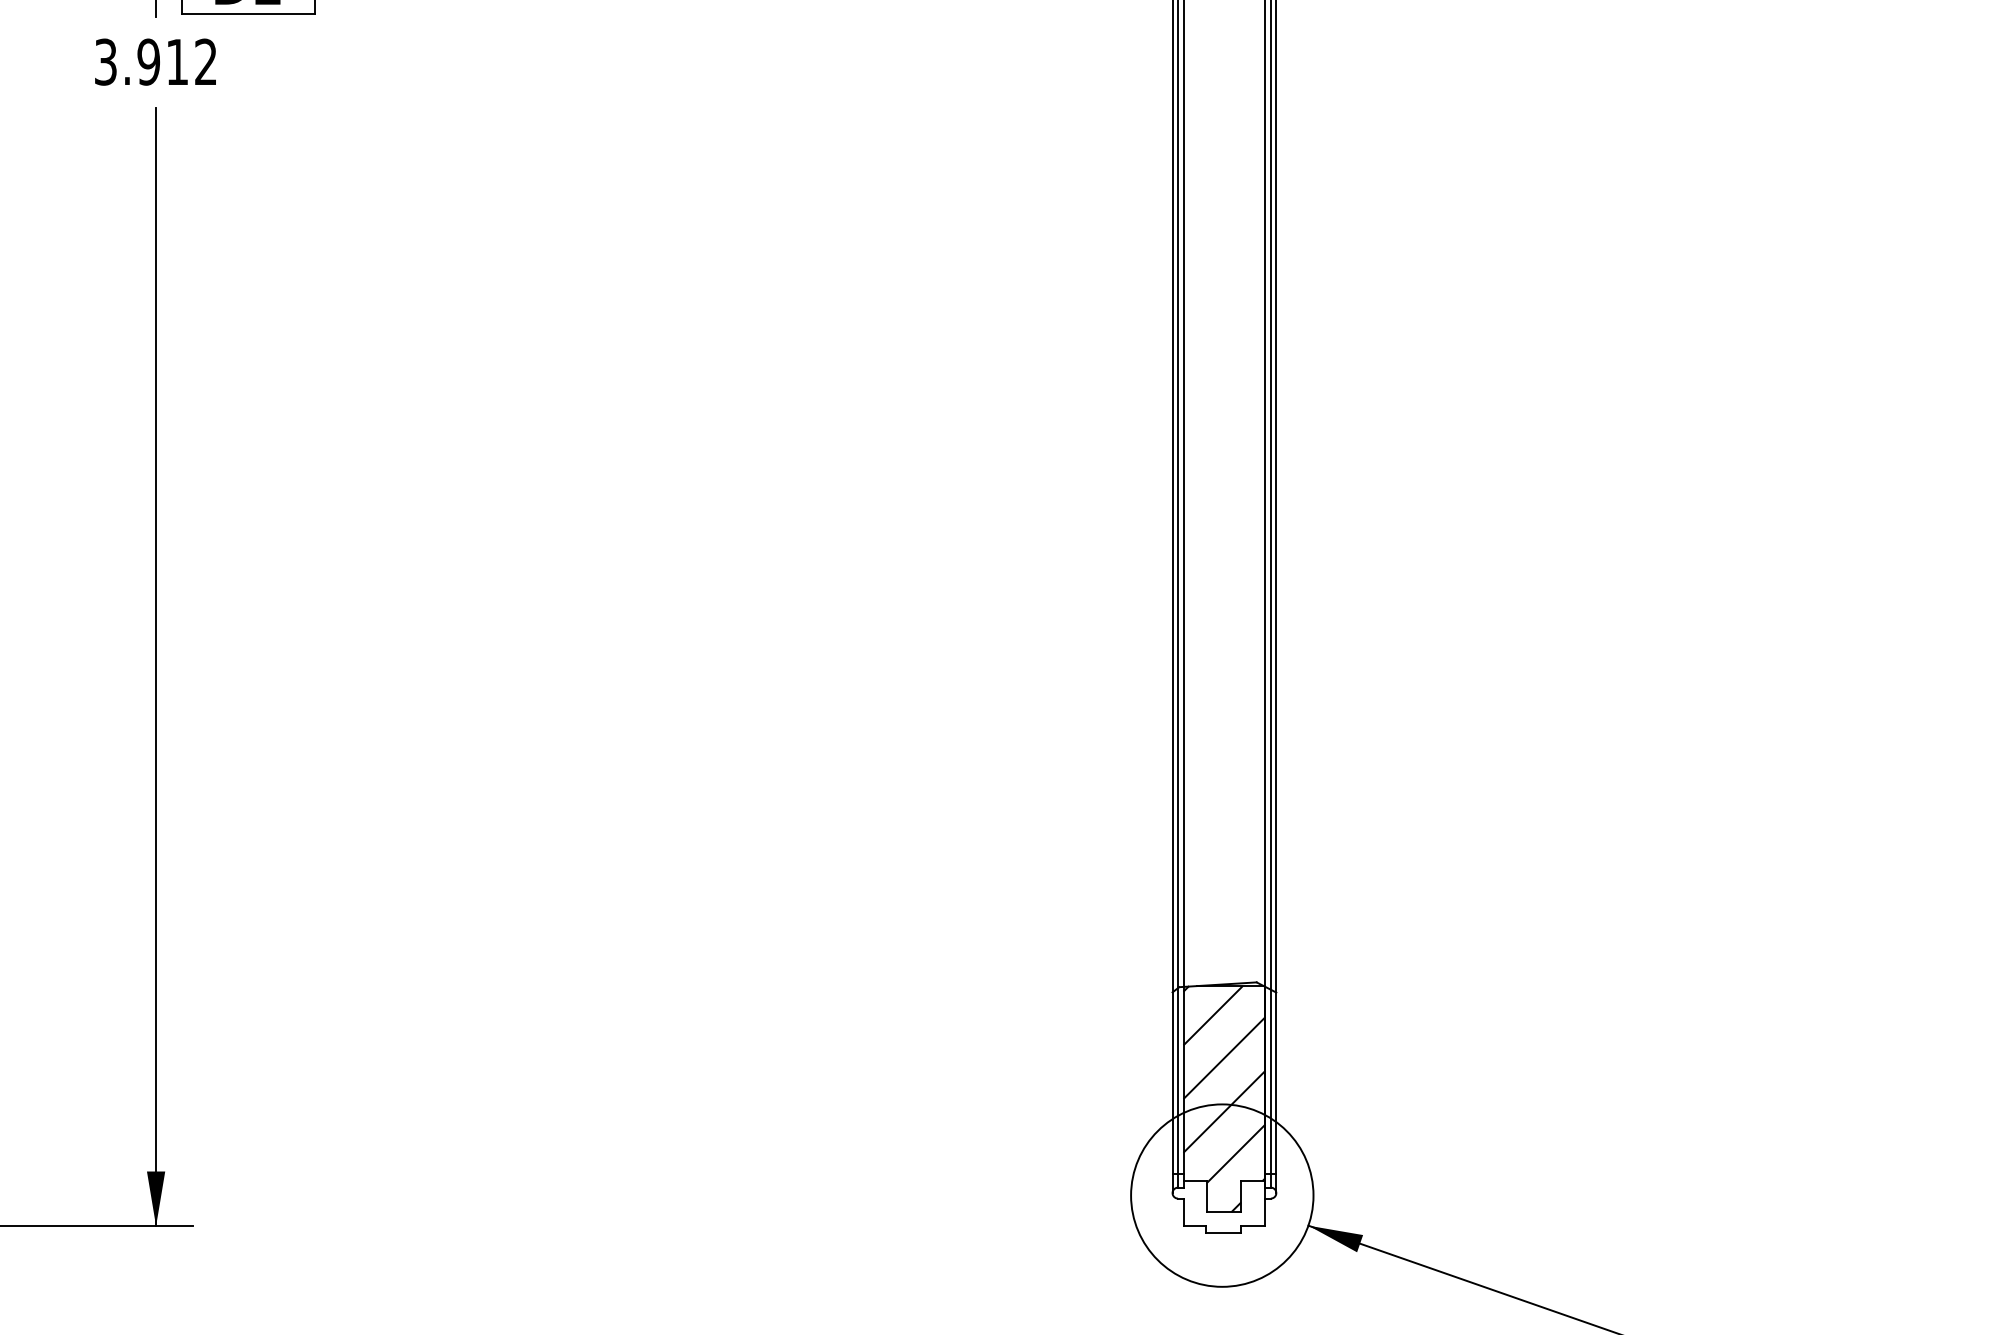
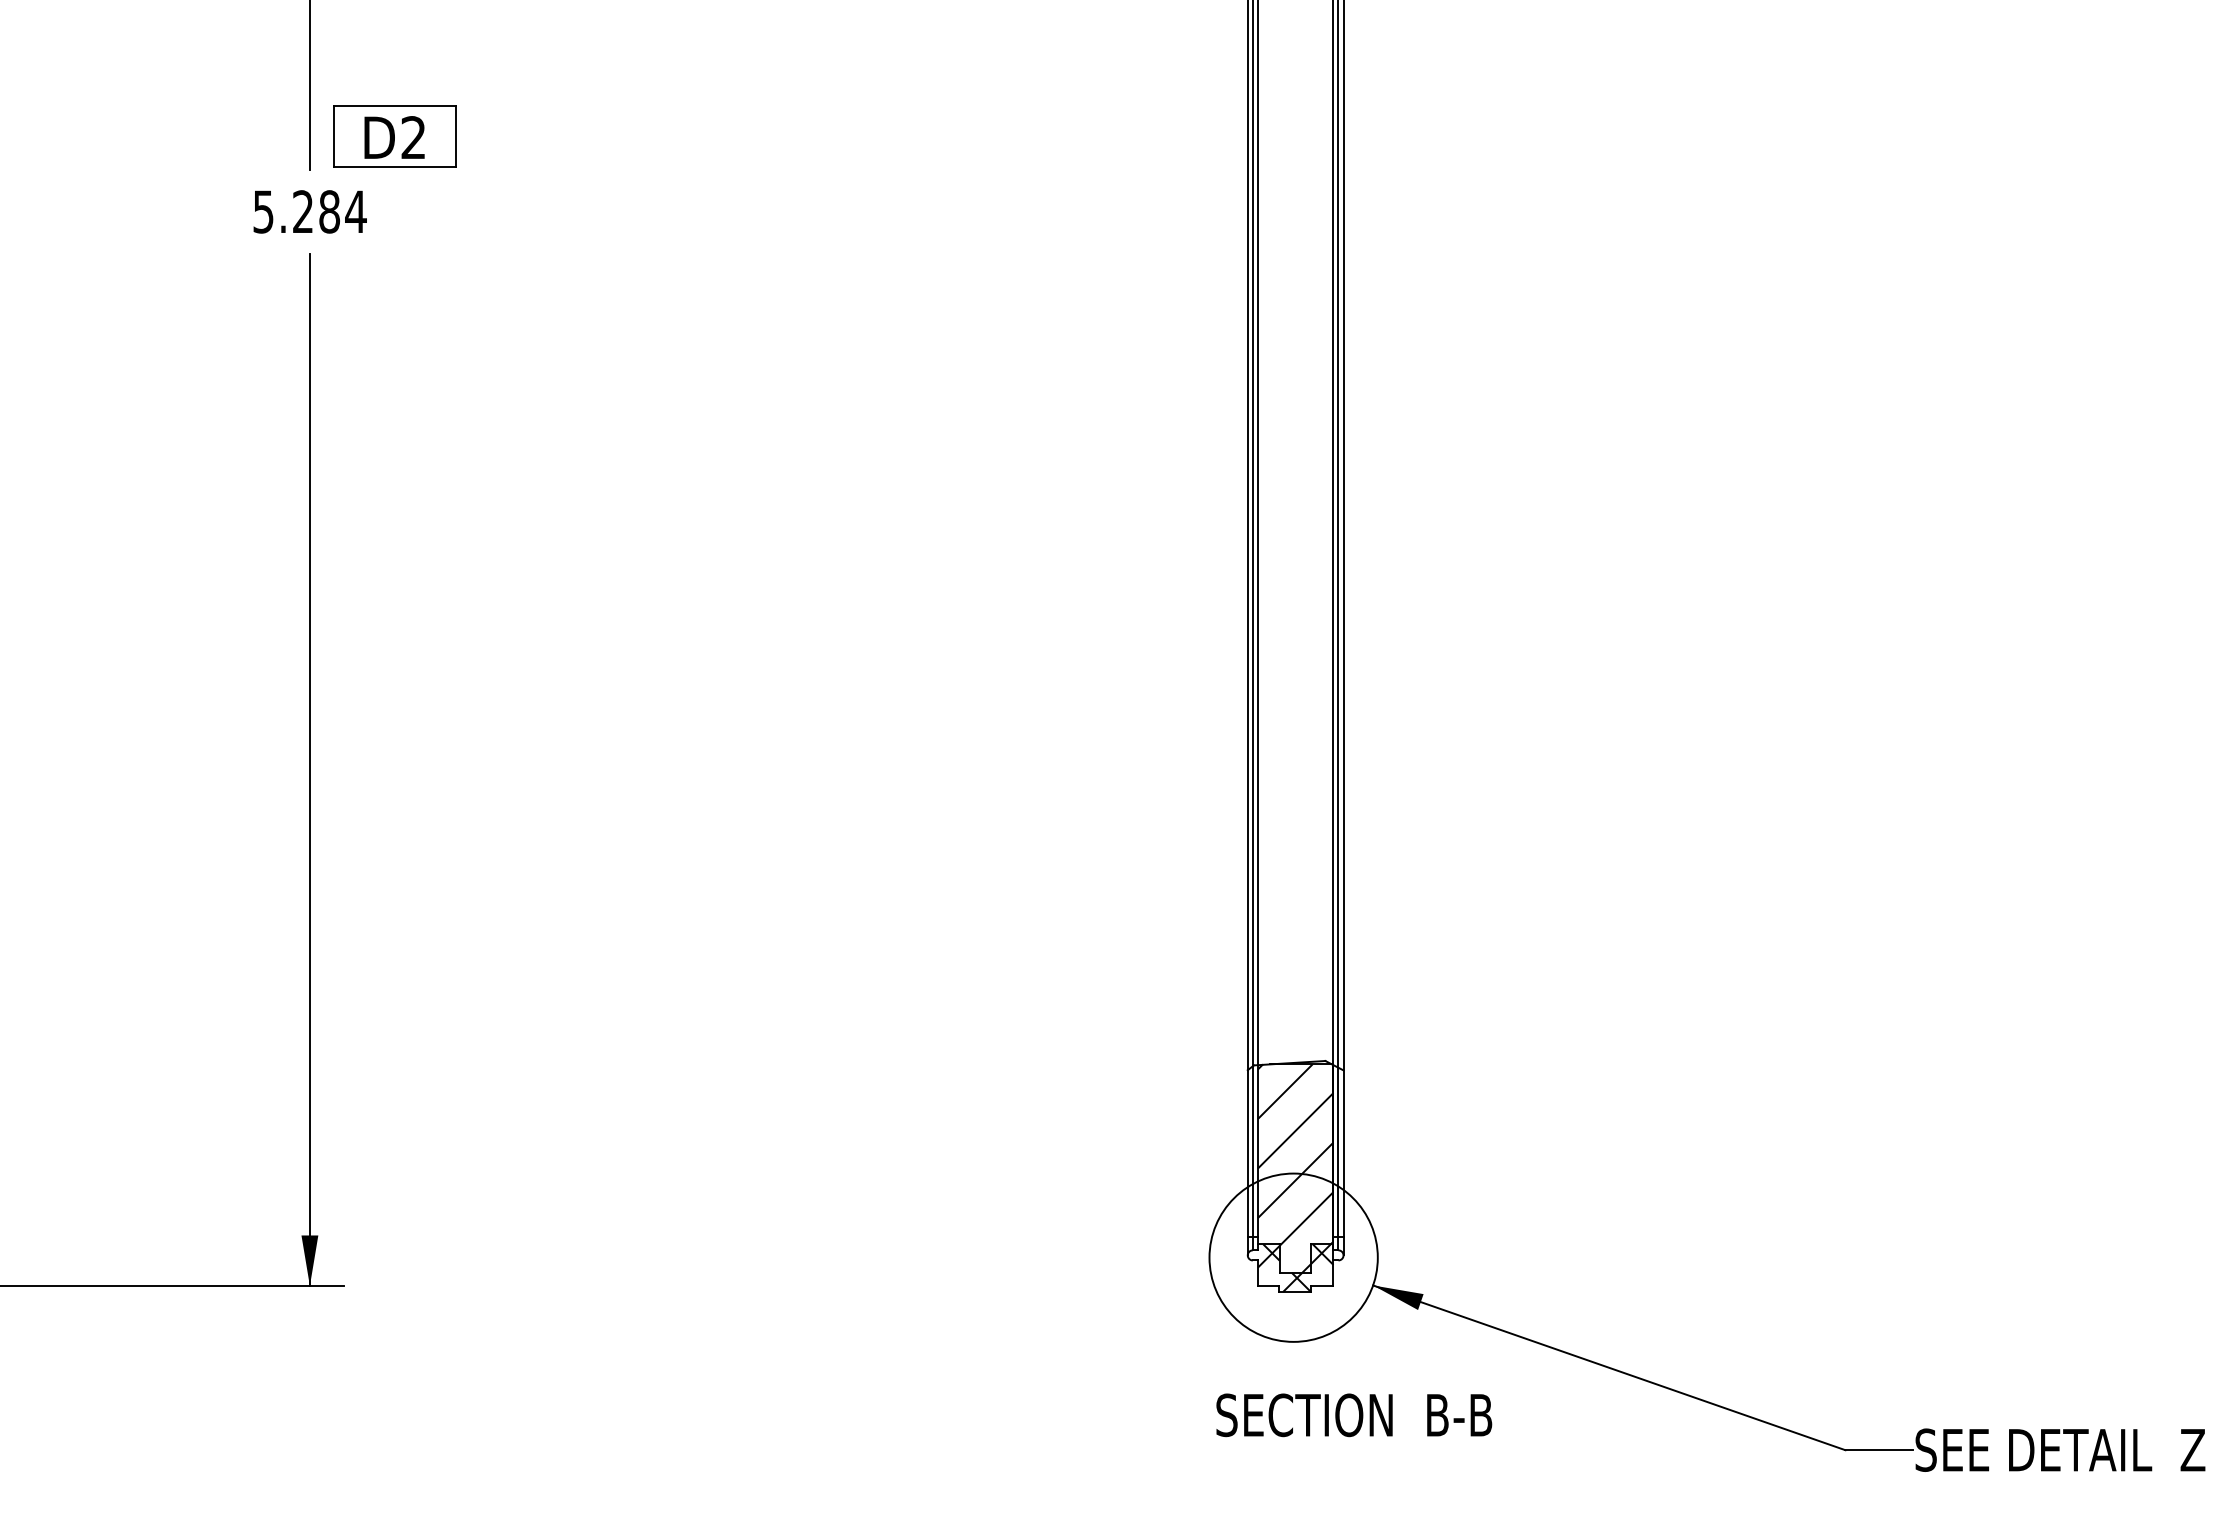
text: (156, 61) -> (310, 211), 3.912 -> 5.284
hatch: (1224, 1206) -> (1295, 1267), added

